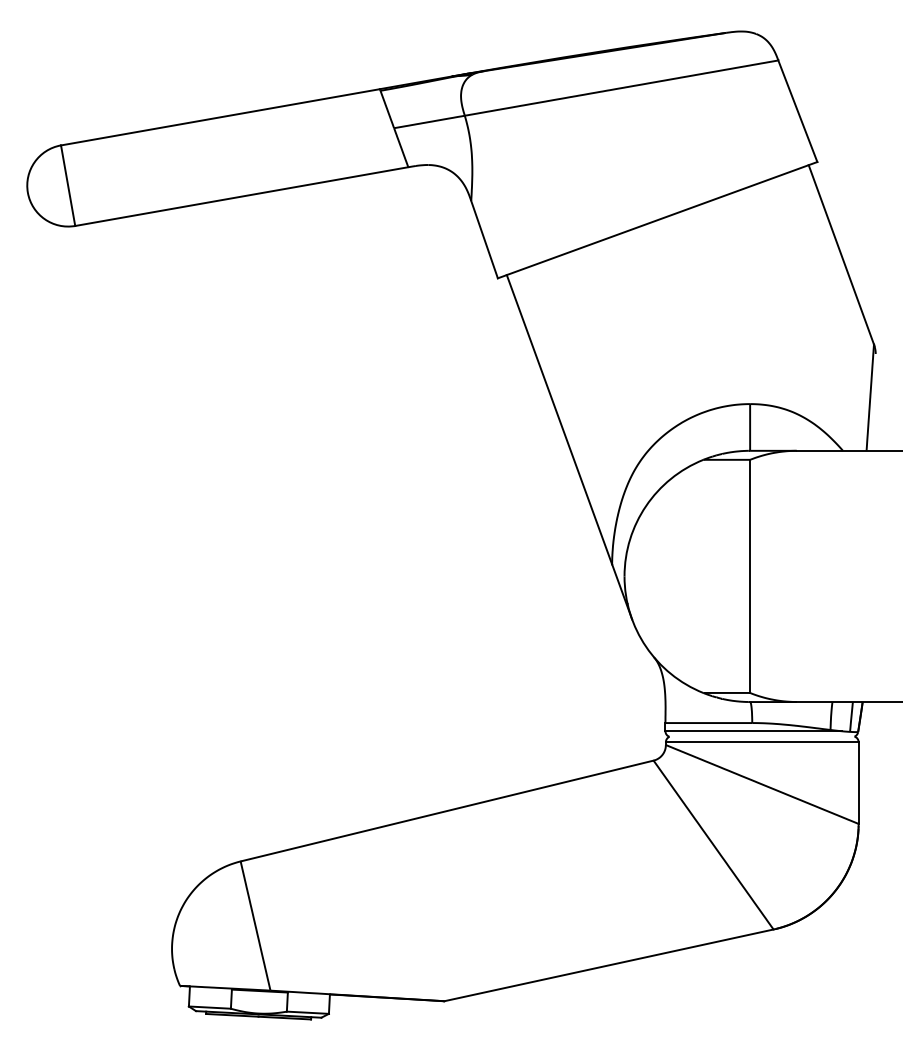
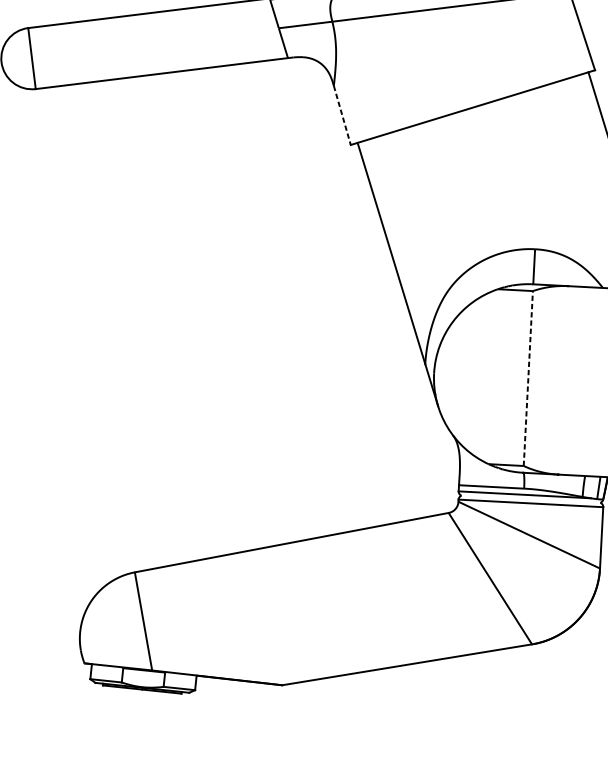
line: (484, 239) -> (342, 115), solid -> dashed
line: (750, 576) -> (528, 378), solid -> dashed

